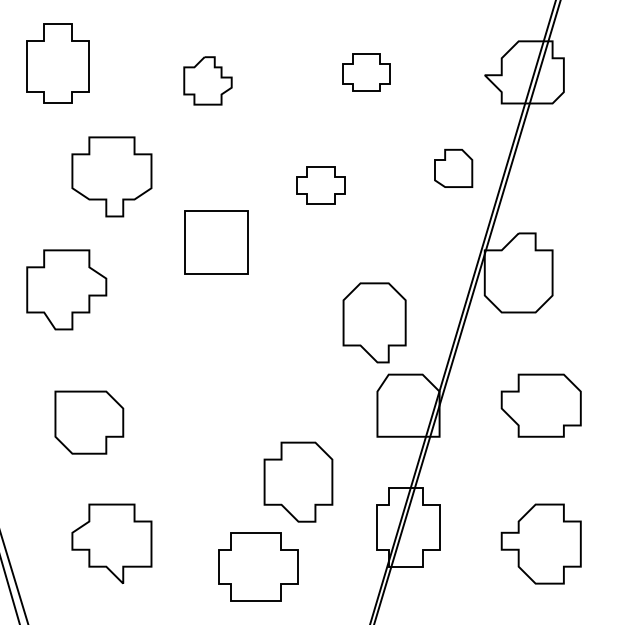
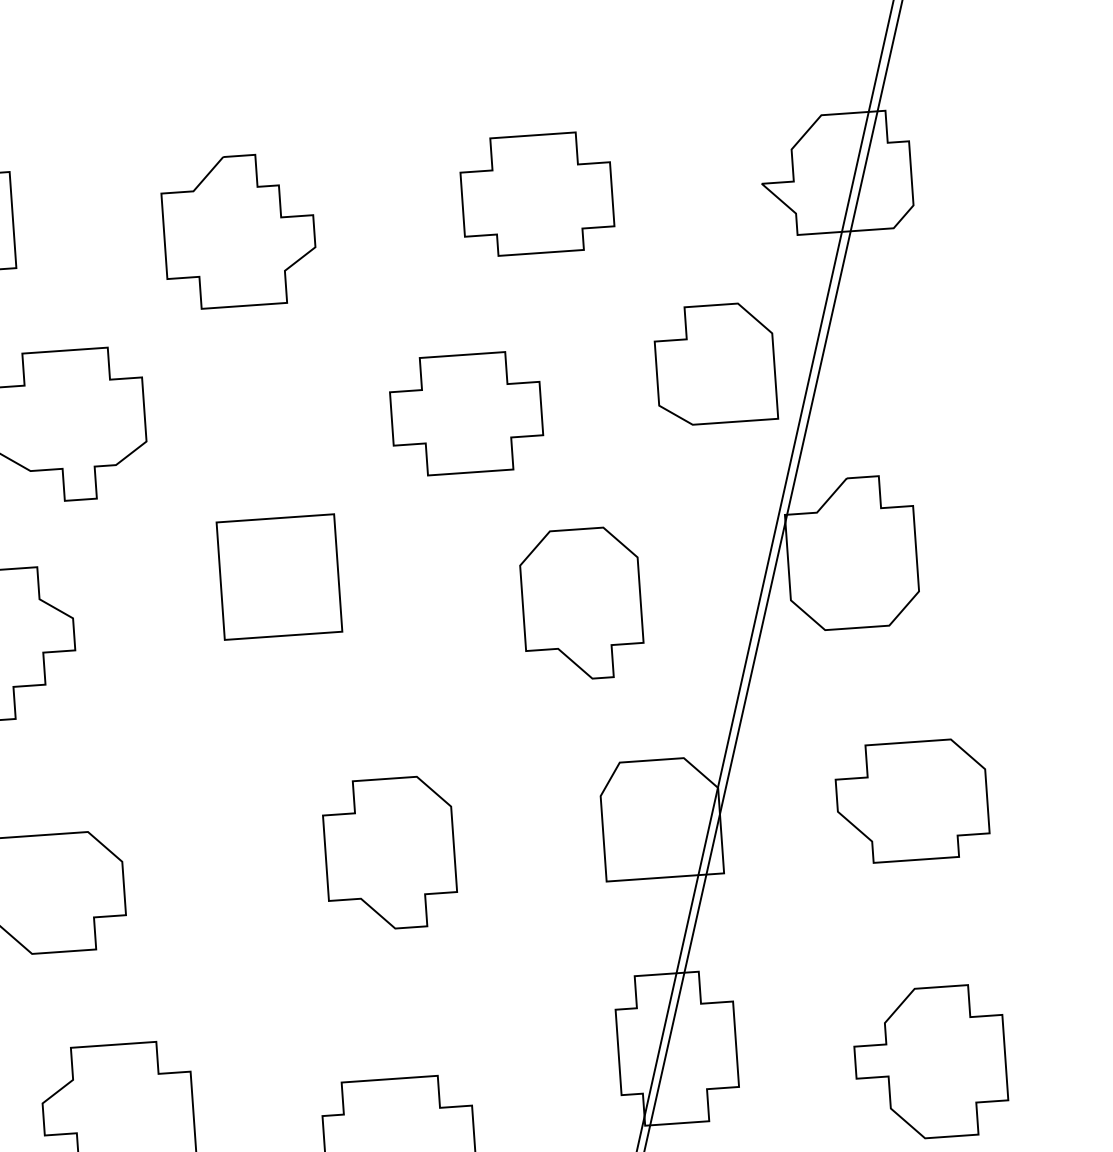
part: (366, 71) -> (537, 192), size x1.67
part: (207, 80) -> (238, 230), size x1.67
part: (453, 168) -> (714, 364), size x1.67
part: (320, 184) -> (465, 412), size x1.67
part: (216, 242) -> (279, 577), moved
part: (374, 322) -> (581, 603), moved
part: (298, 481) -> (390, 852), moved

